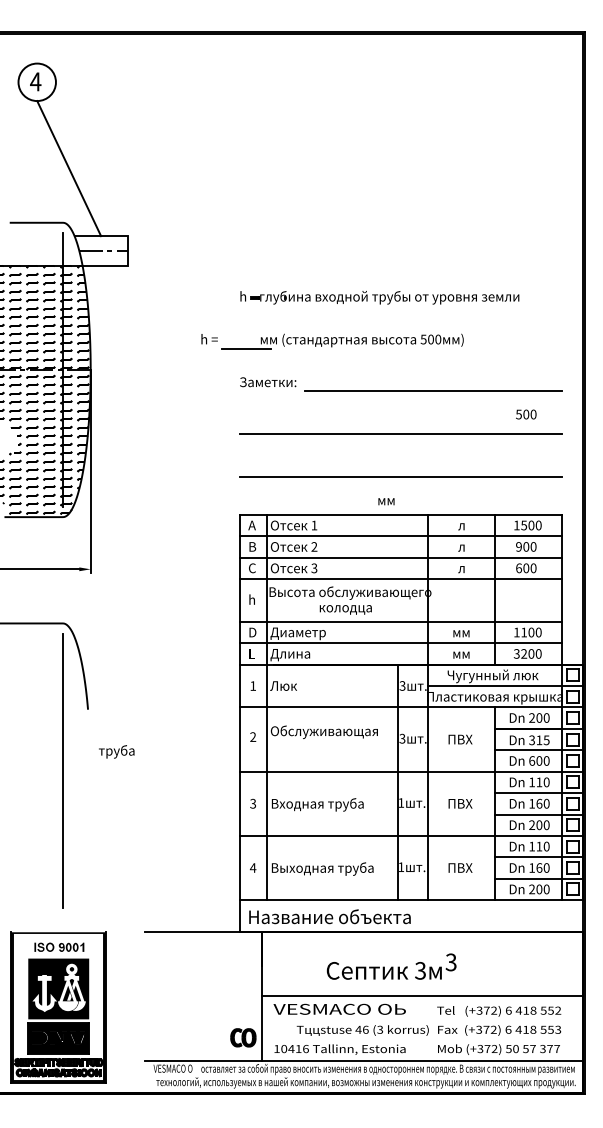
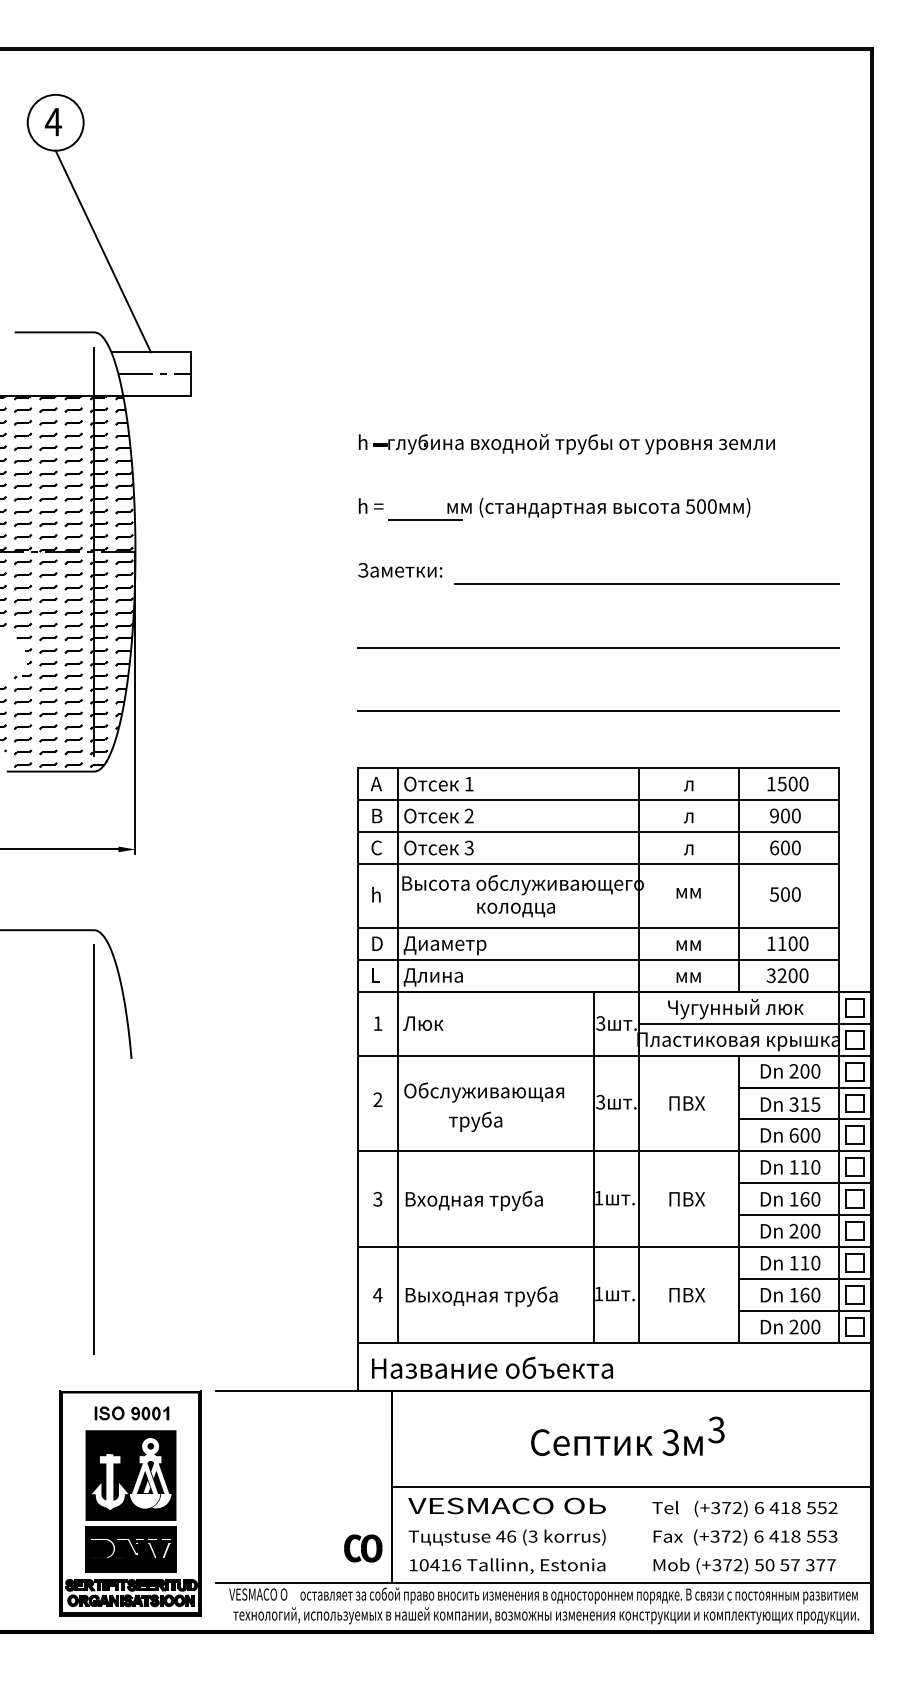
part: (332, 341) -> (554, 509), moved
text: (526, 414) -> (785, 894), moved
text: (386, 501) -> (688, 892), moved
text: (116, 751) -> (475, 1121), moved
text: (391, 966) -> (627, 1436), moved
part: (58, 1007) -> (130, 1503), moved
text: (362, 1030) -> (506, 1537), moved

